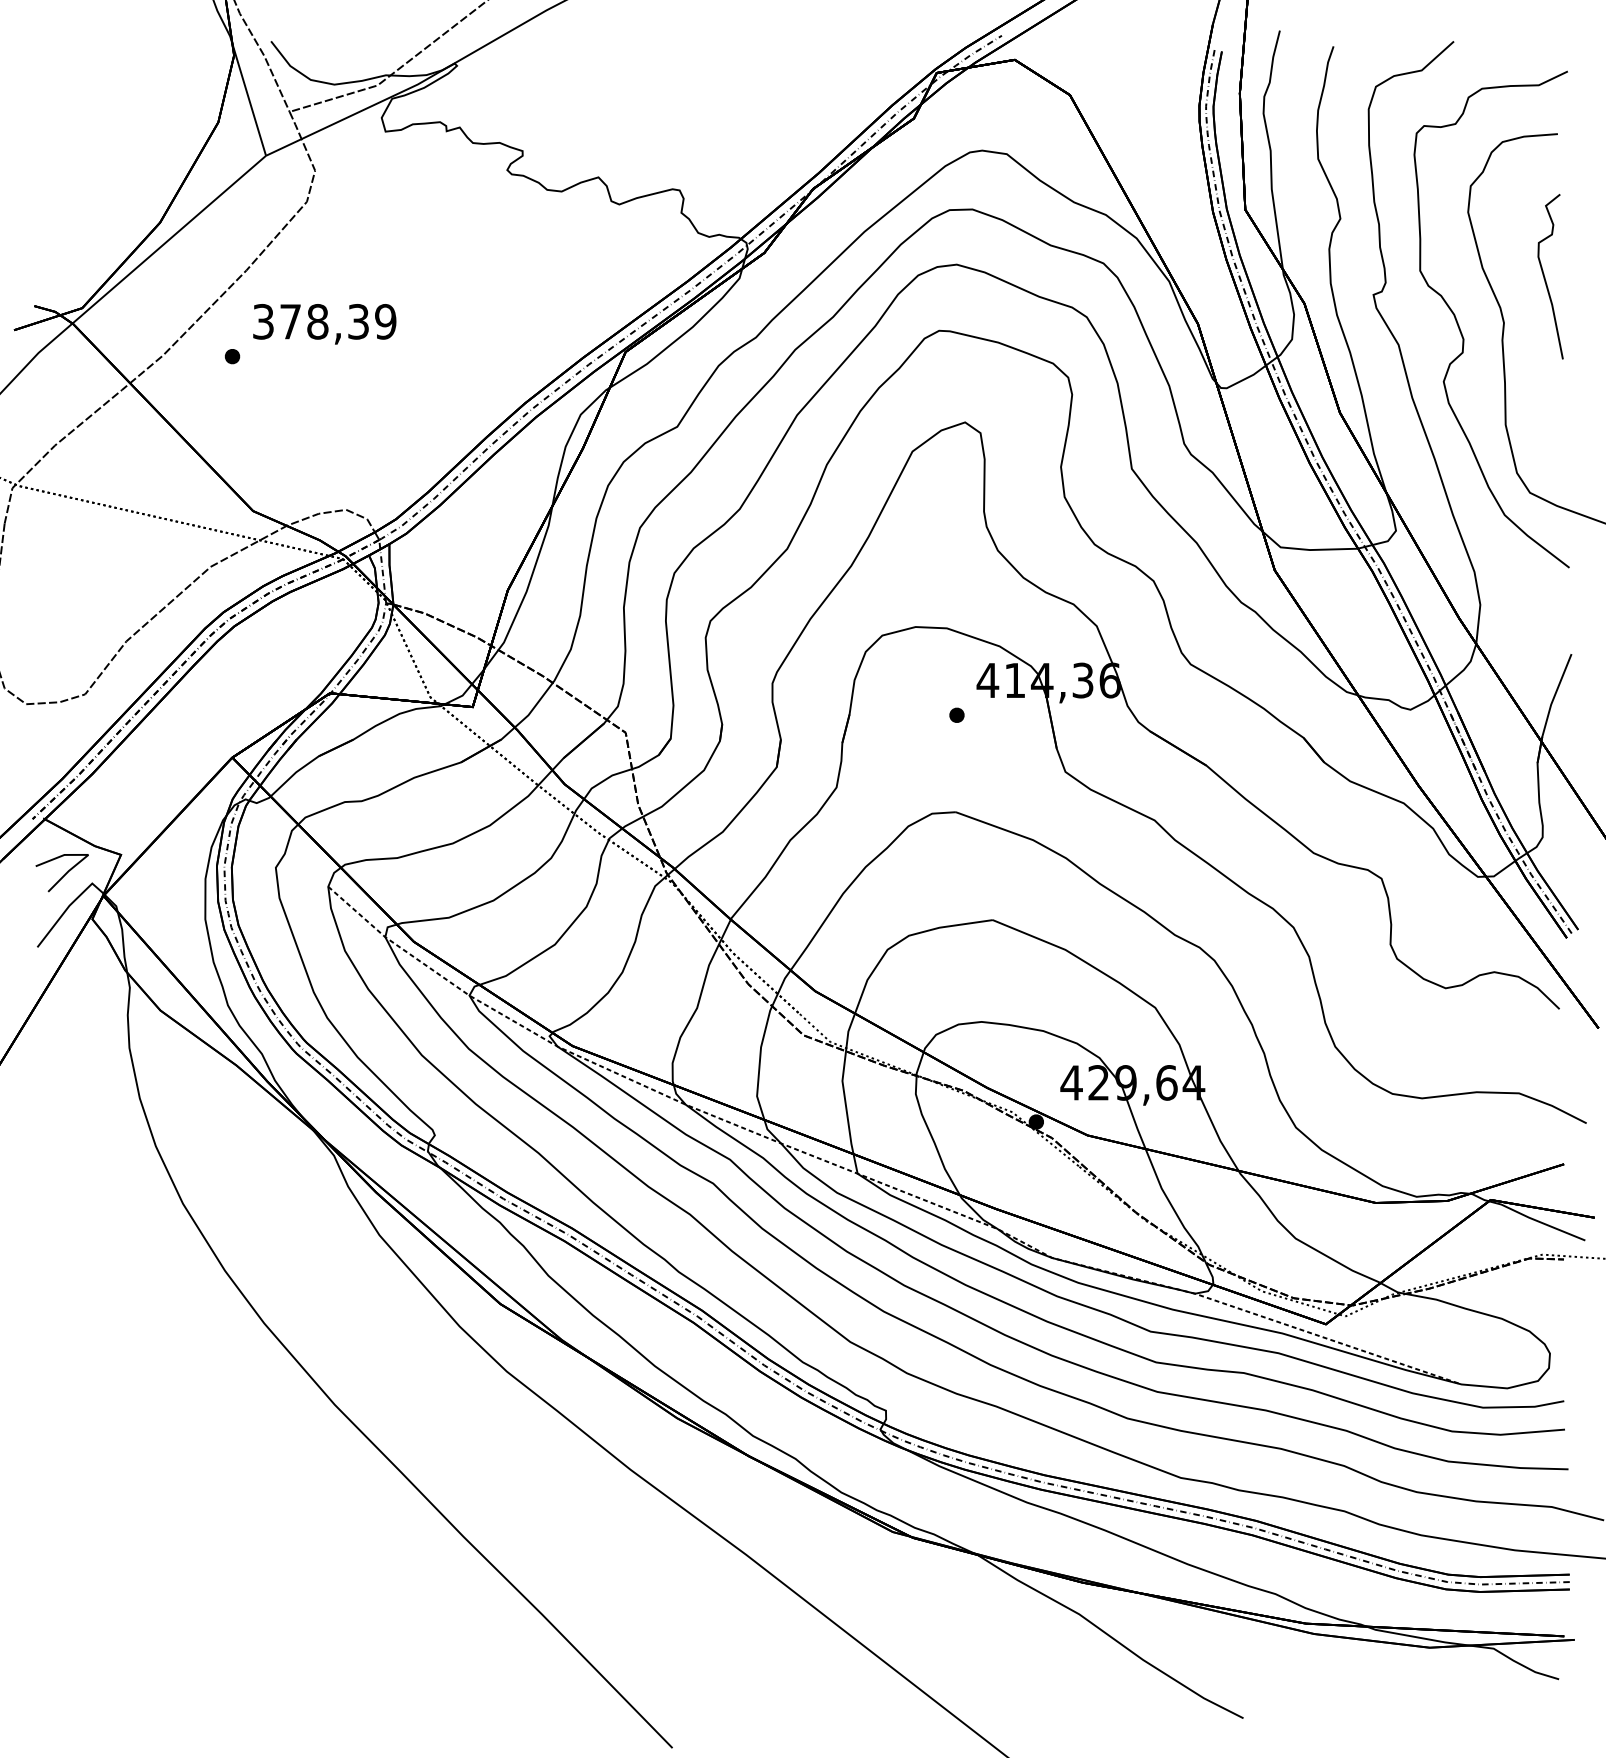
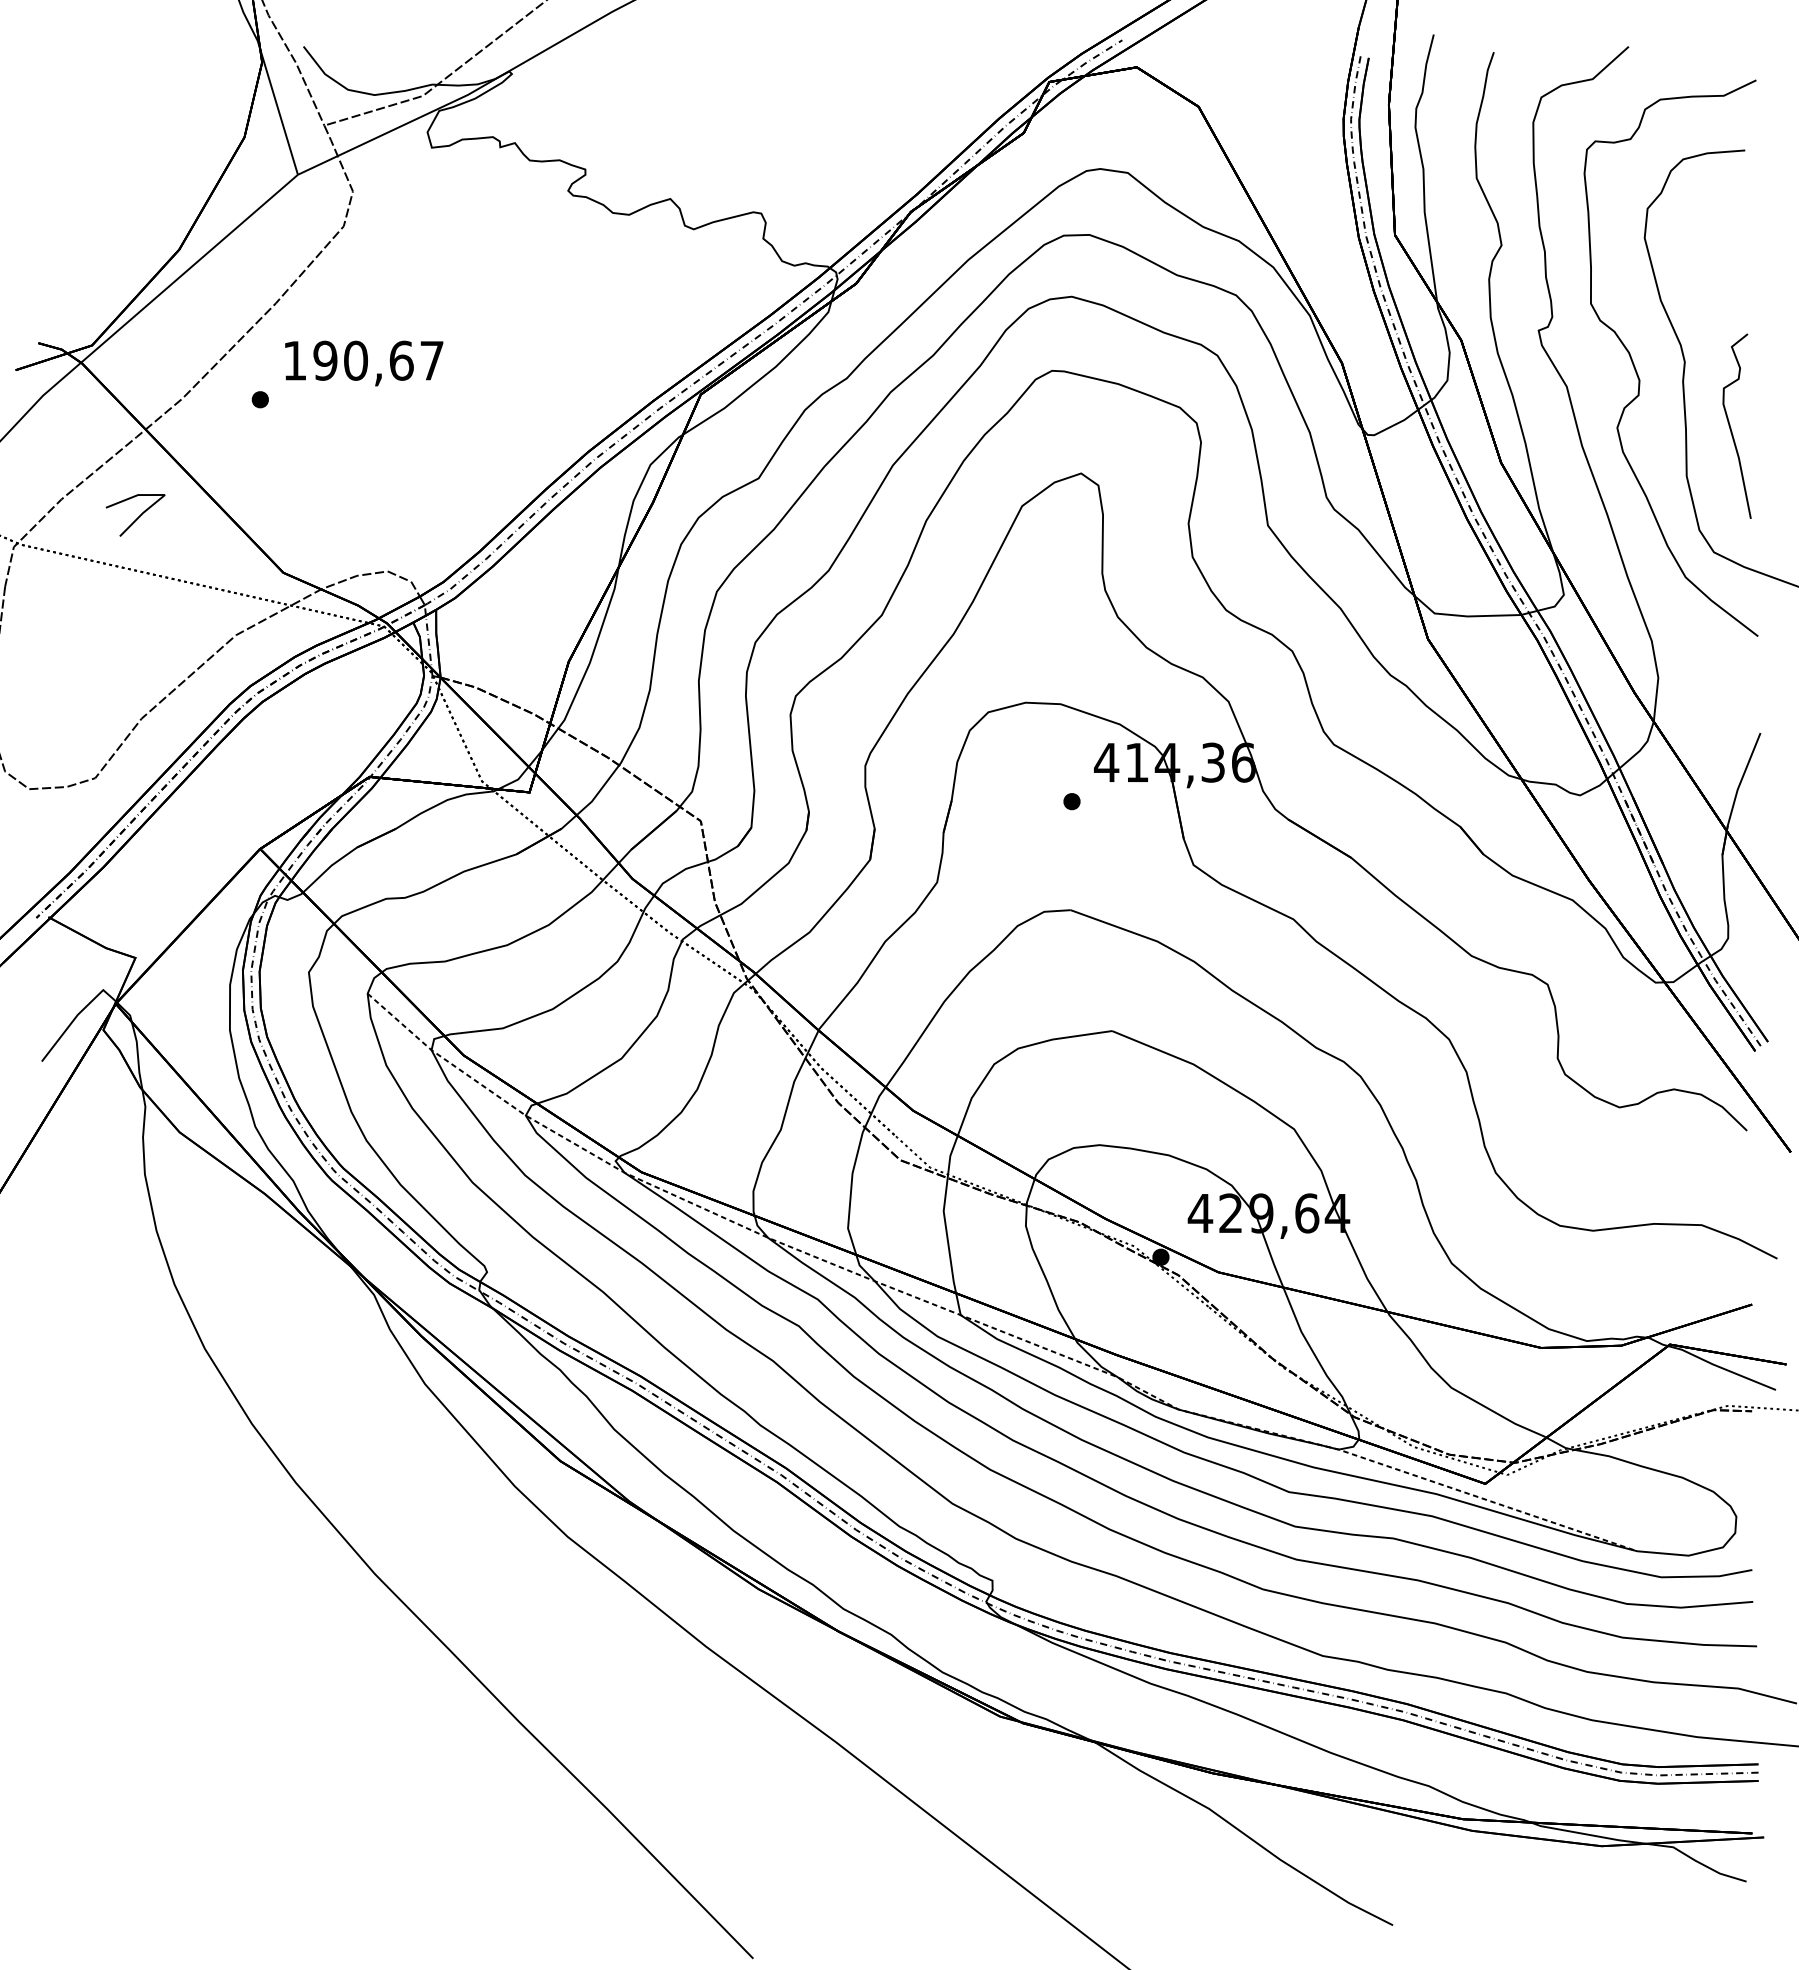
curve: (1545, 277) -> (1731, 427), moved
text: (324, 321) -> (363, 360), 378,39 -> 190,67
line: (63, 874) -> (137, 517), moved

